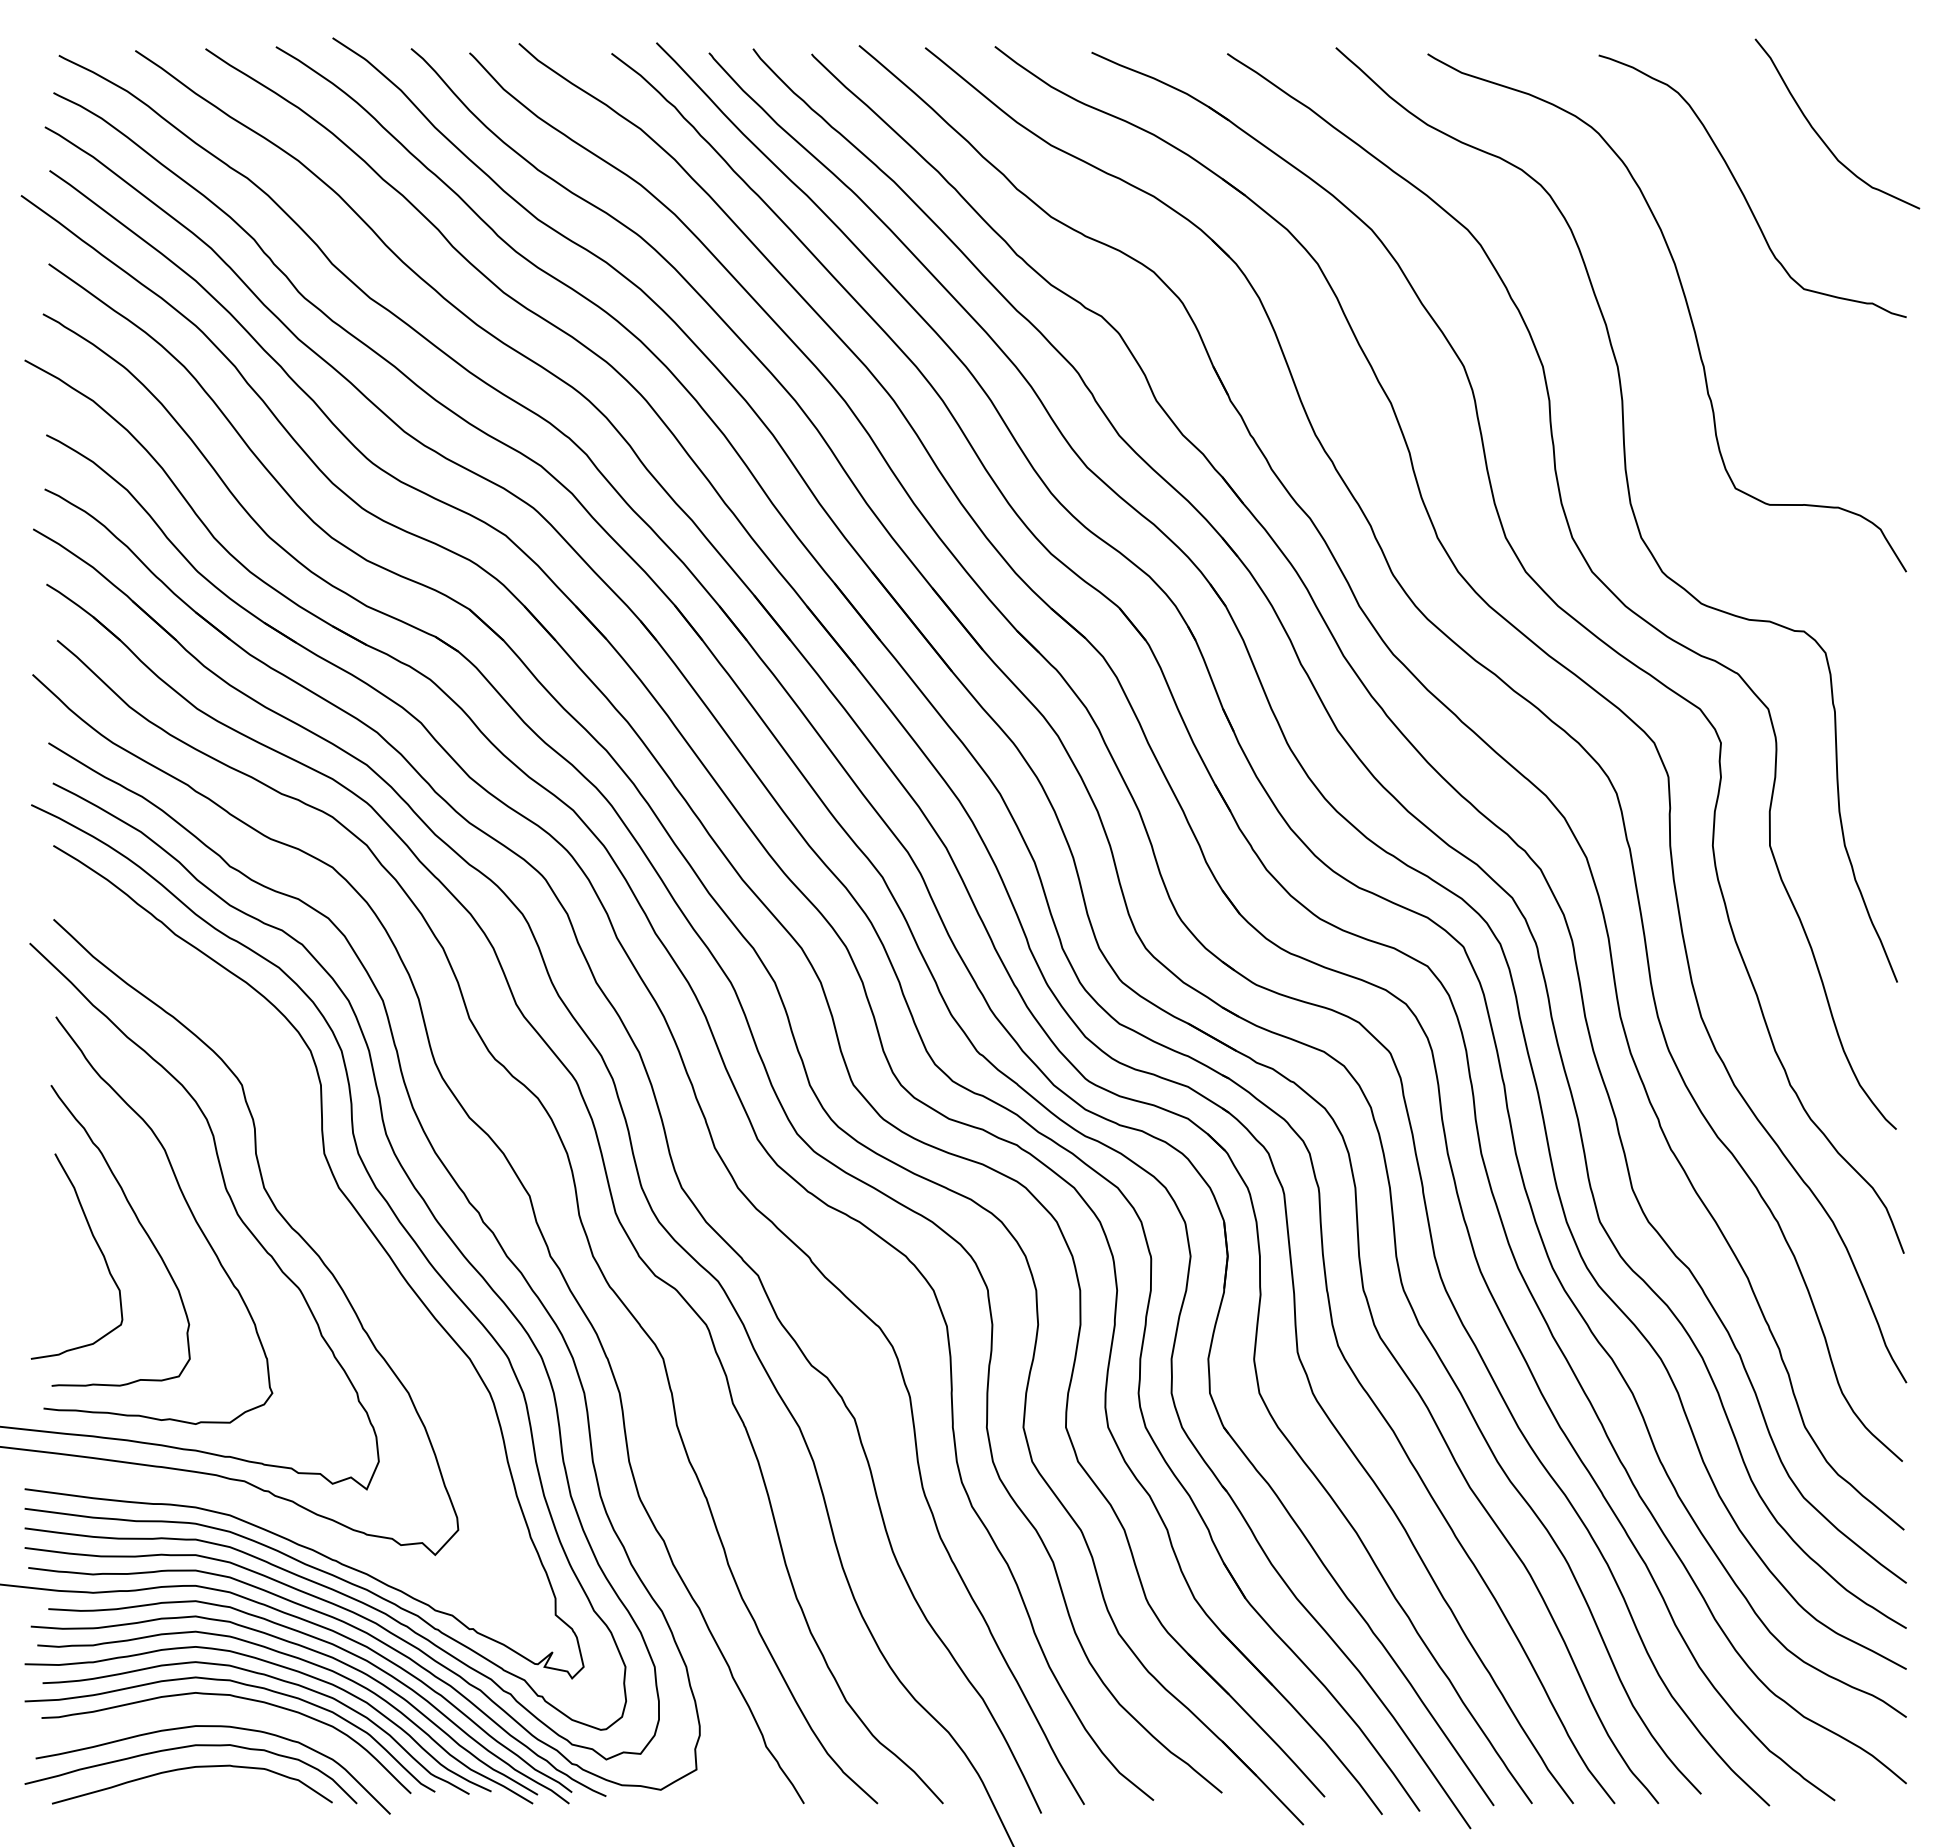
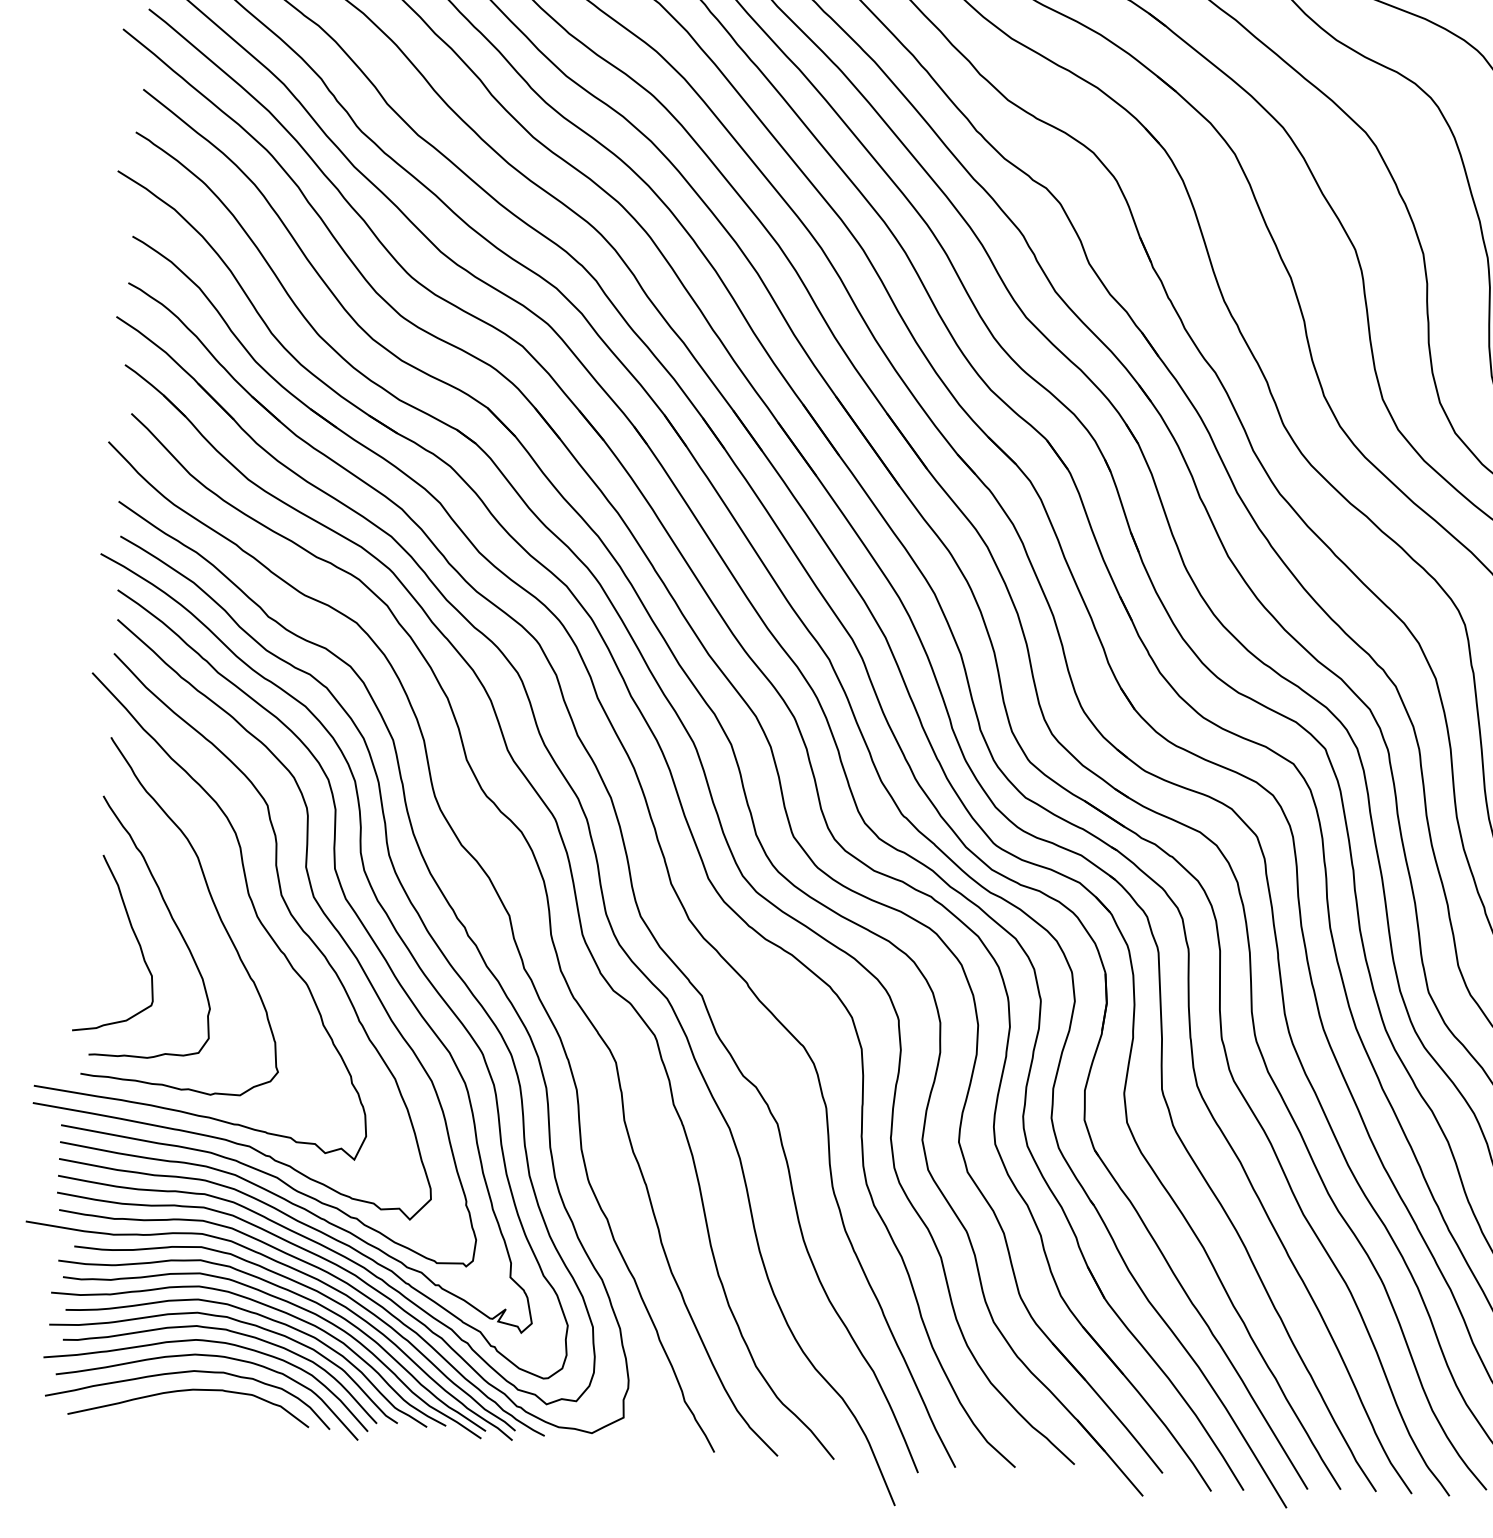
curve: (313, 1206) -> (322, 913), added
curve: (210, 1710) -> (208, 1341), added

